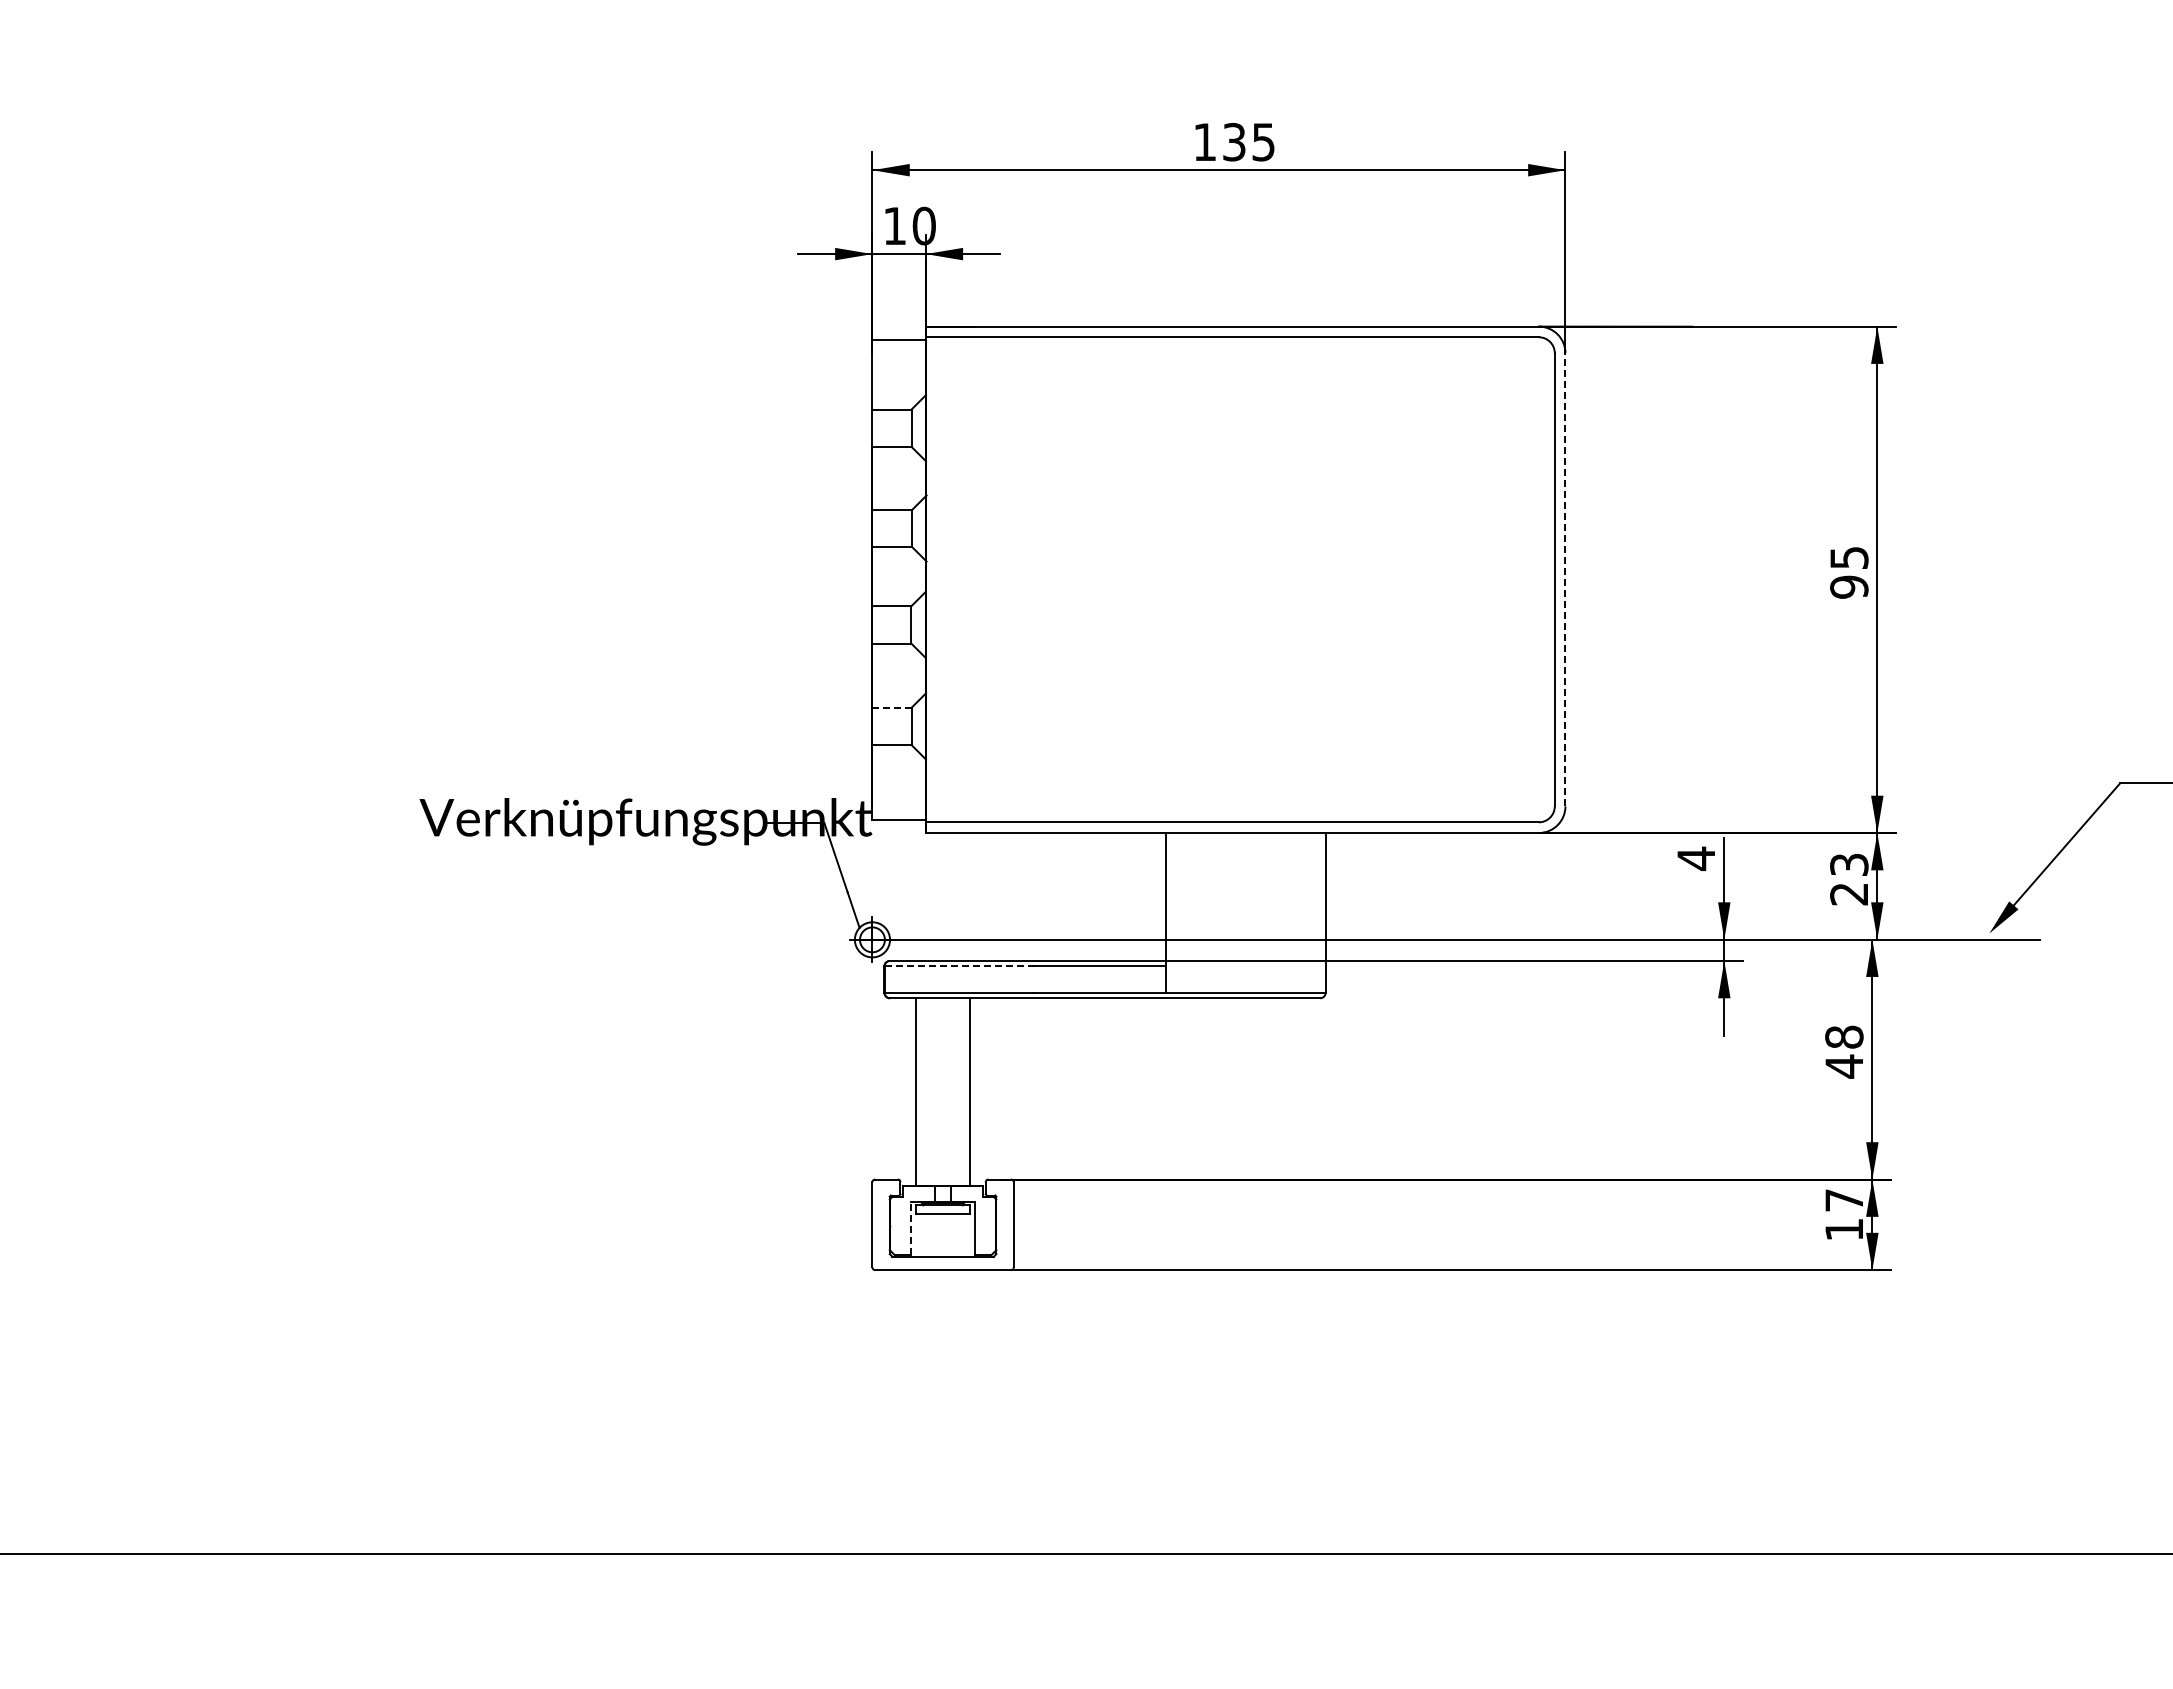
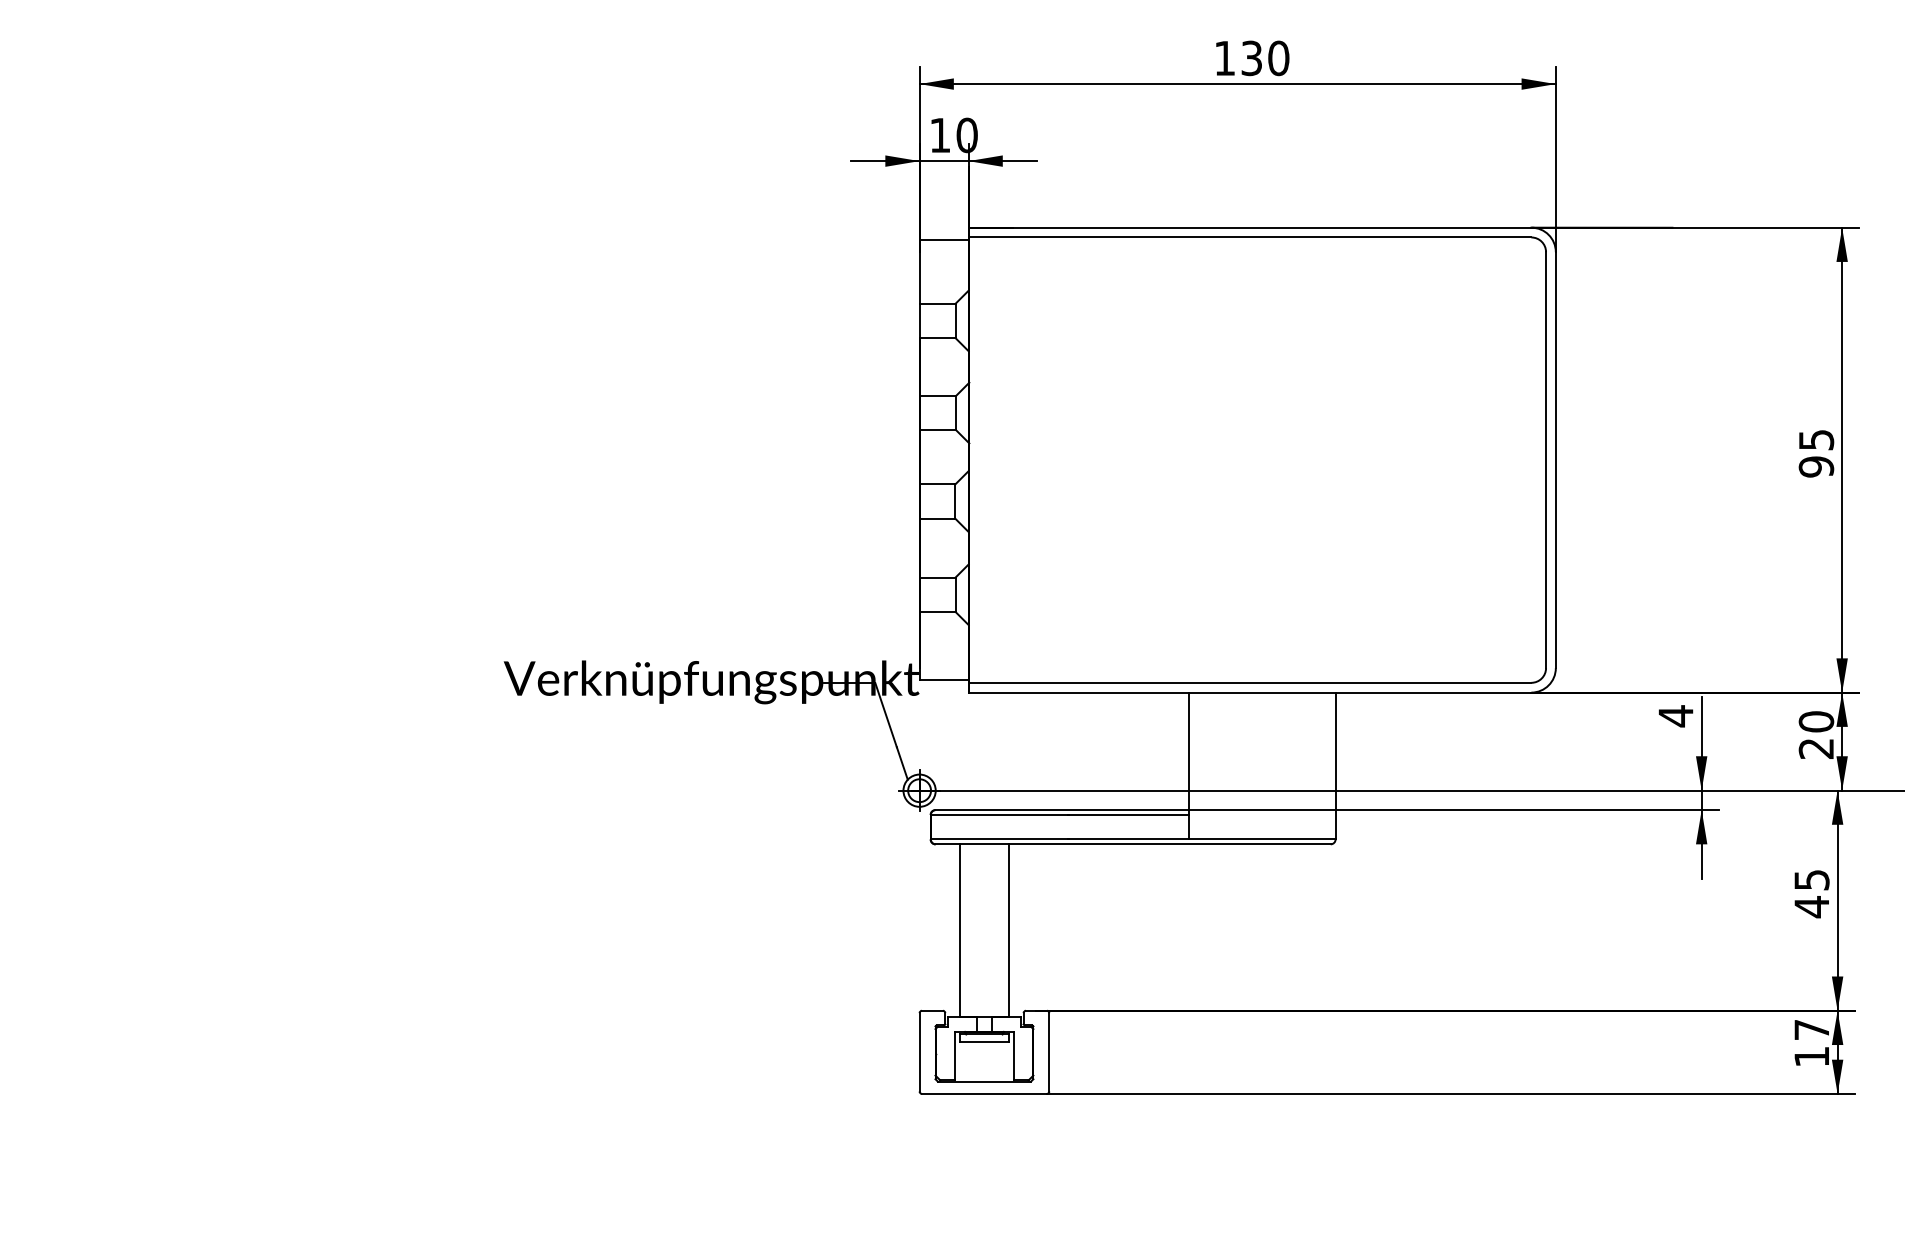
text: (1263, 141) -> (1278, 57), 135 -> 130
line: (1565, 579) -> (1555, 459), dashed -> solid
line: (892, 707) -> (937, 577), dashed -> solid
text: (1849, 864) -> (1816, 721), 23 -> 20
line: (959, 966) -> (999, 815), dashed -> solid
text: (1844, 1036) -> (1812, 879), 48 -> 45
line: (911, 1228) -> (955, 1055), dashed -> solid

